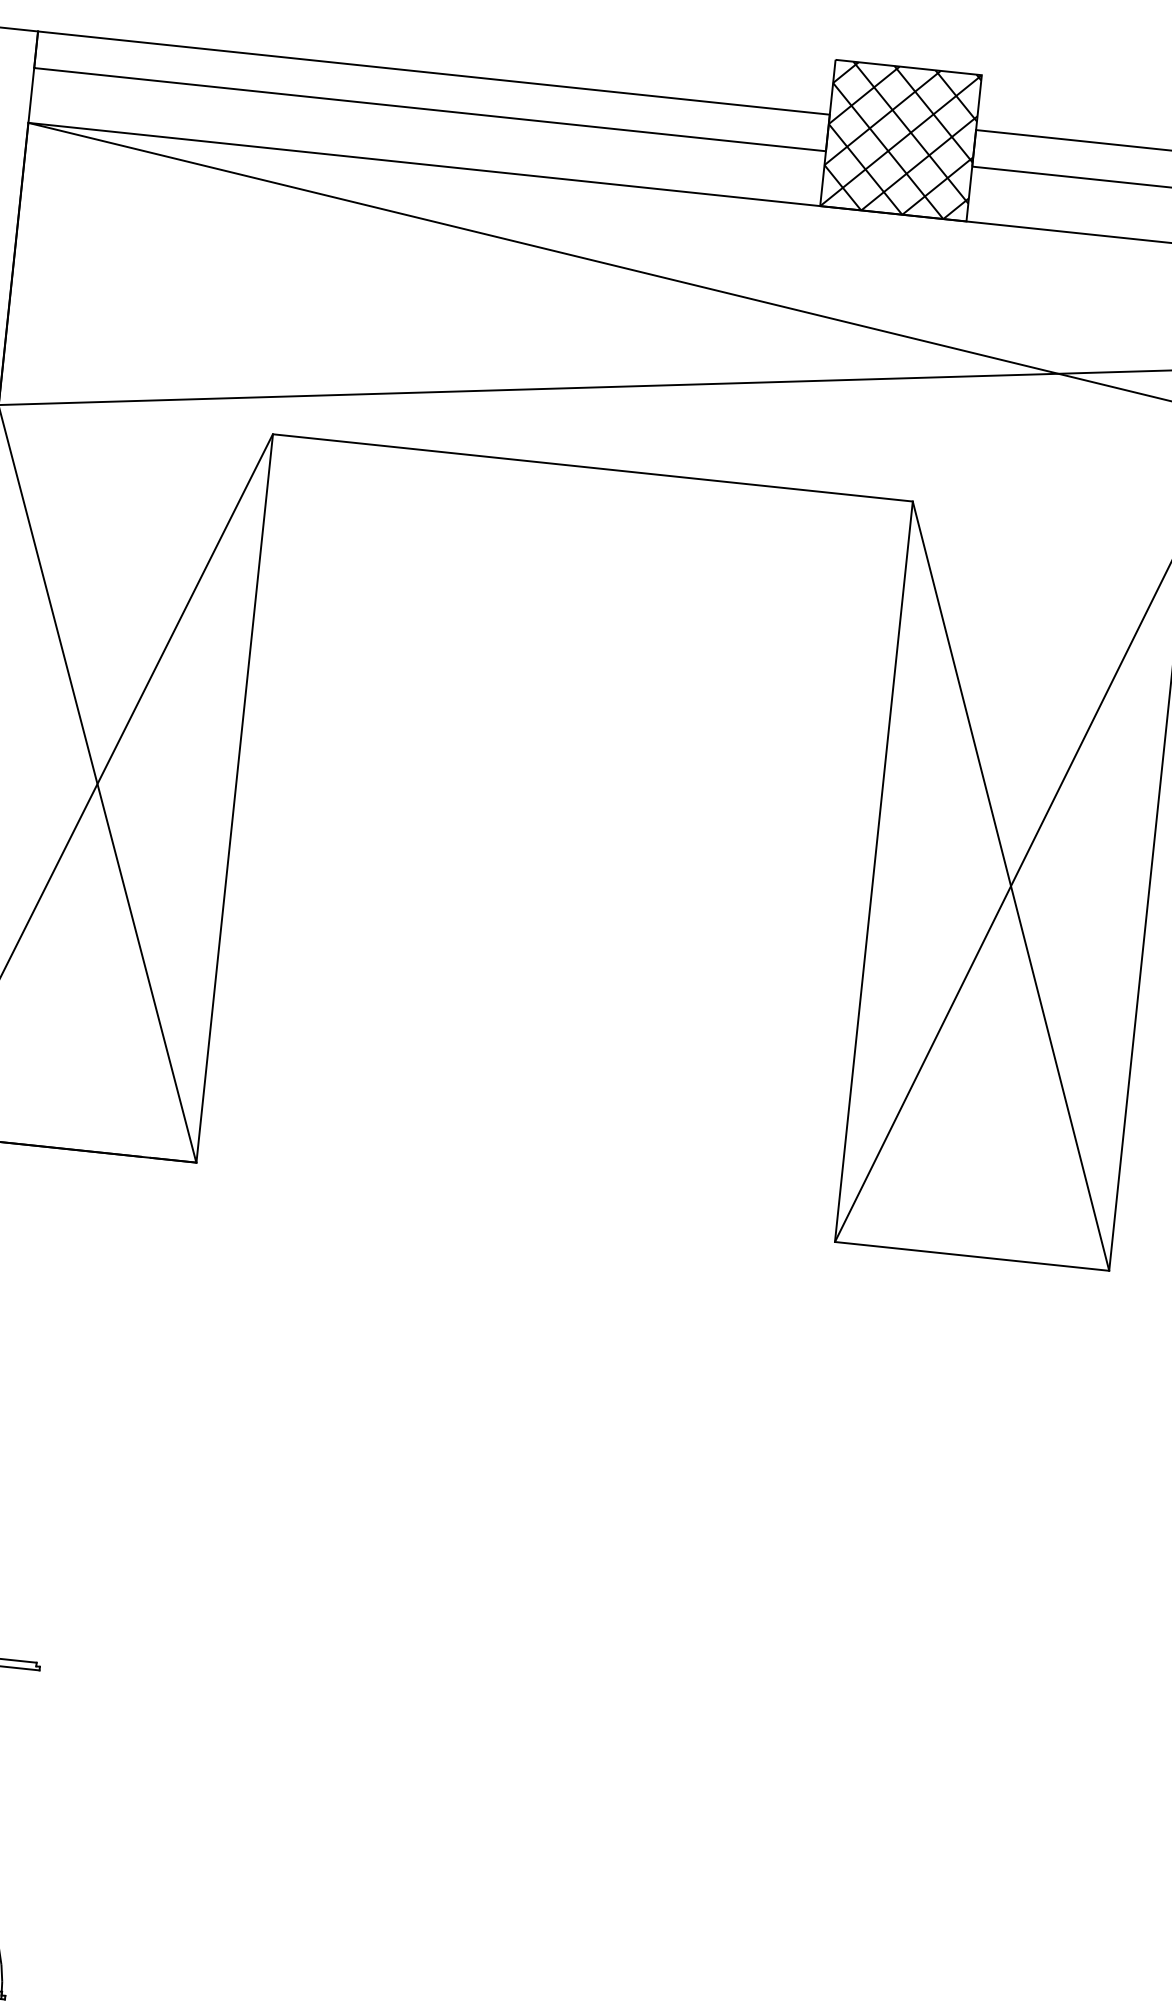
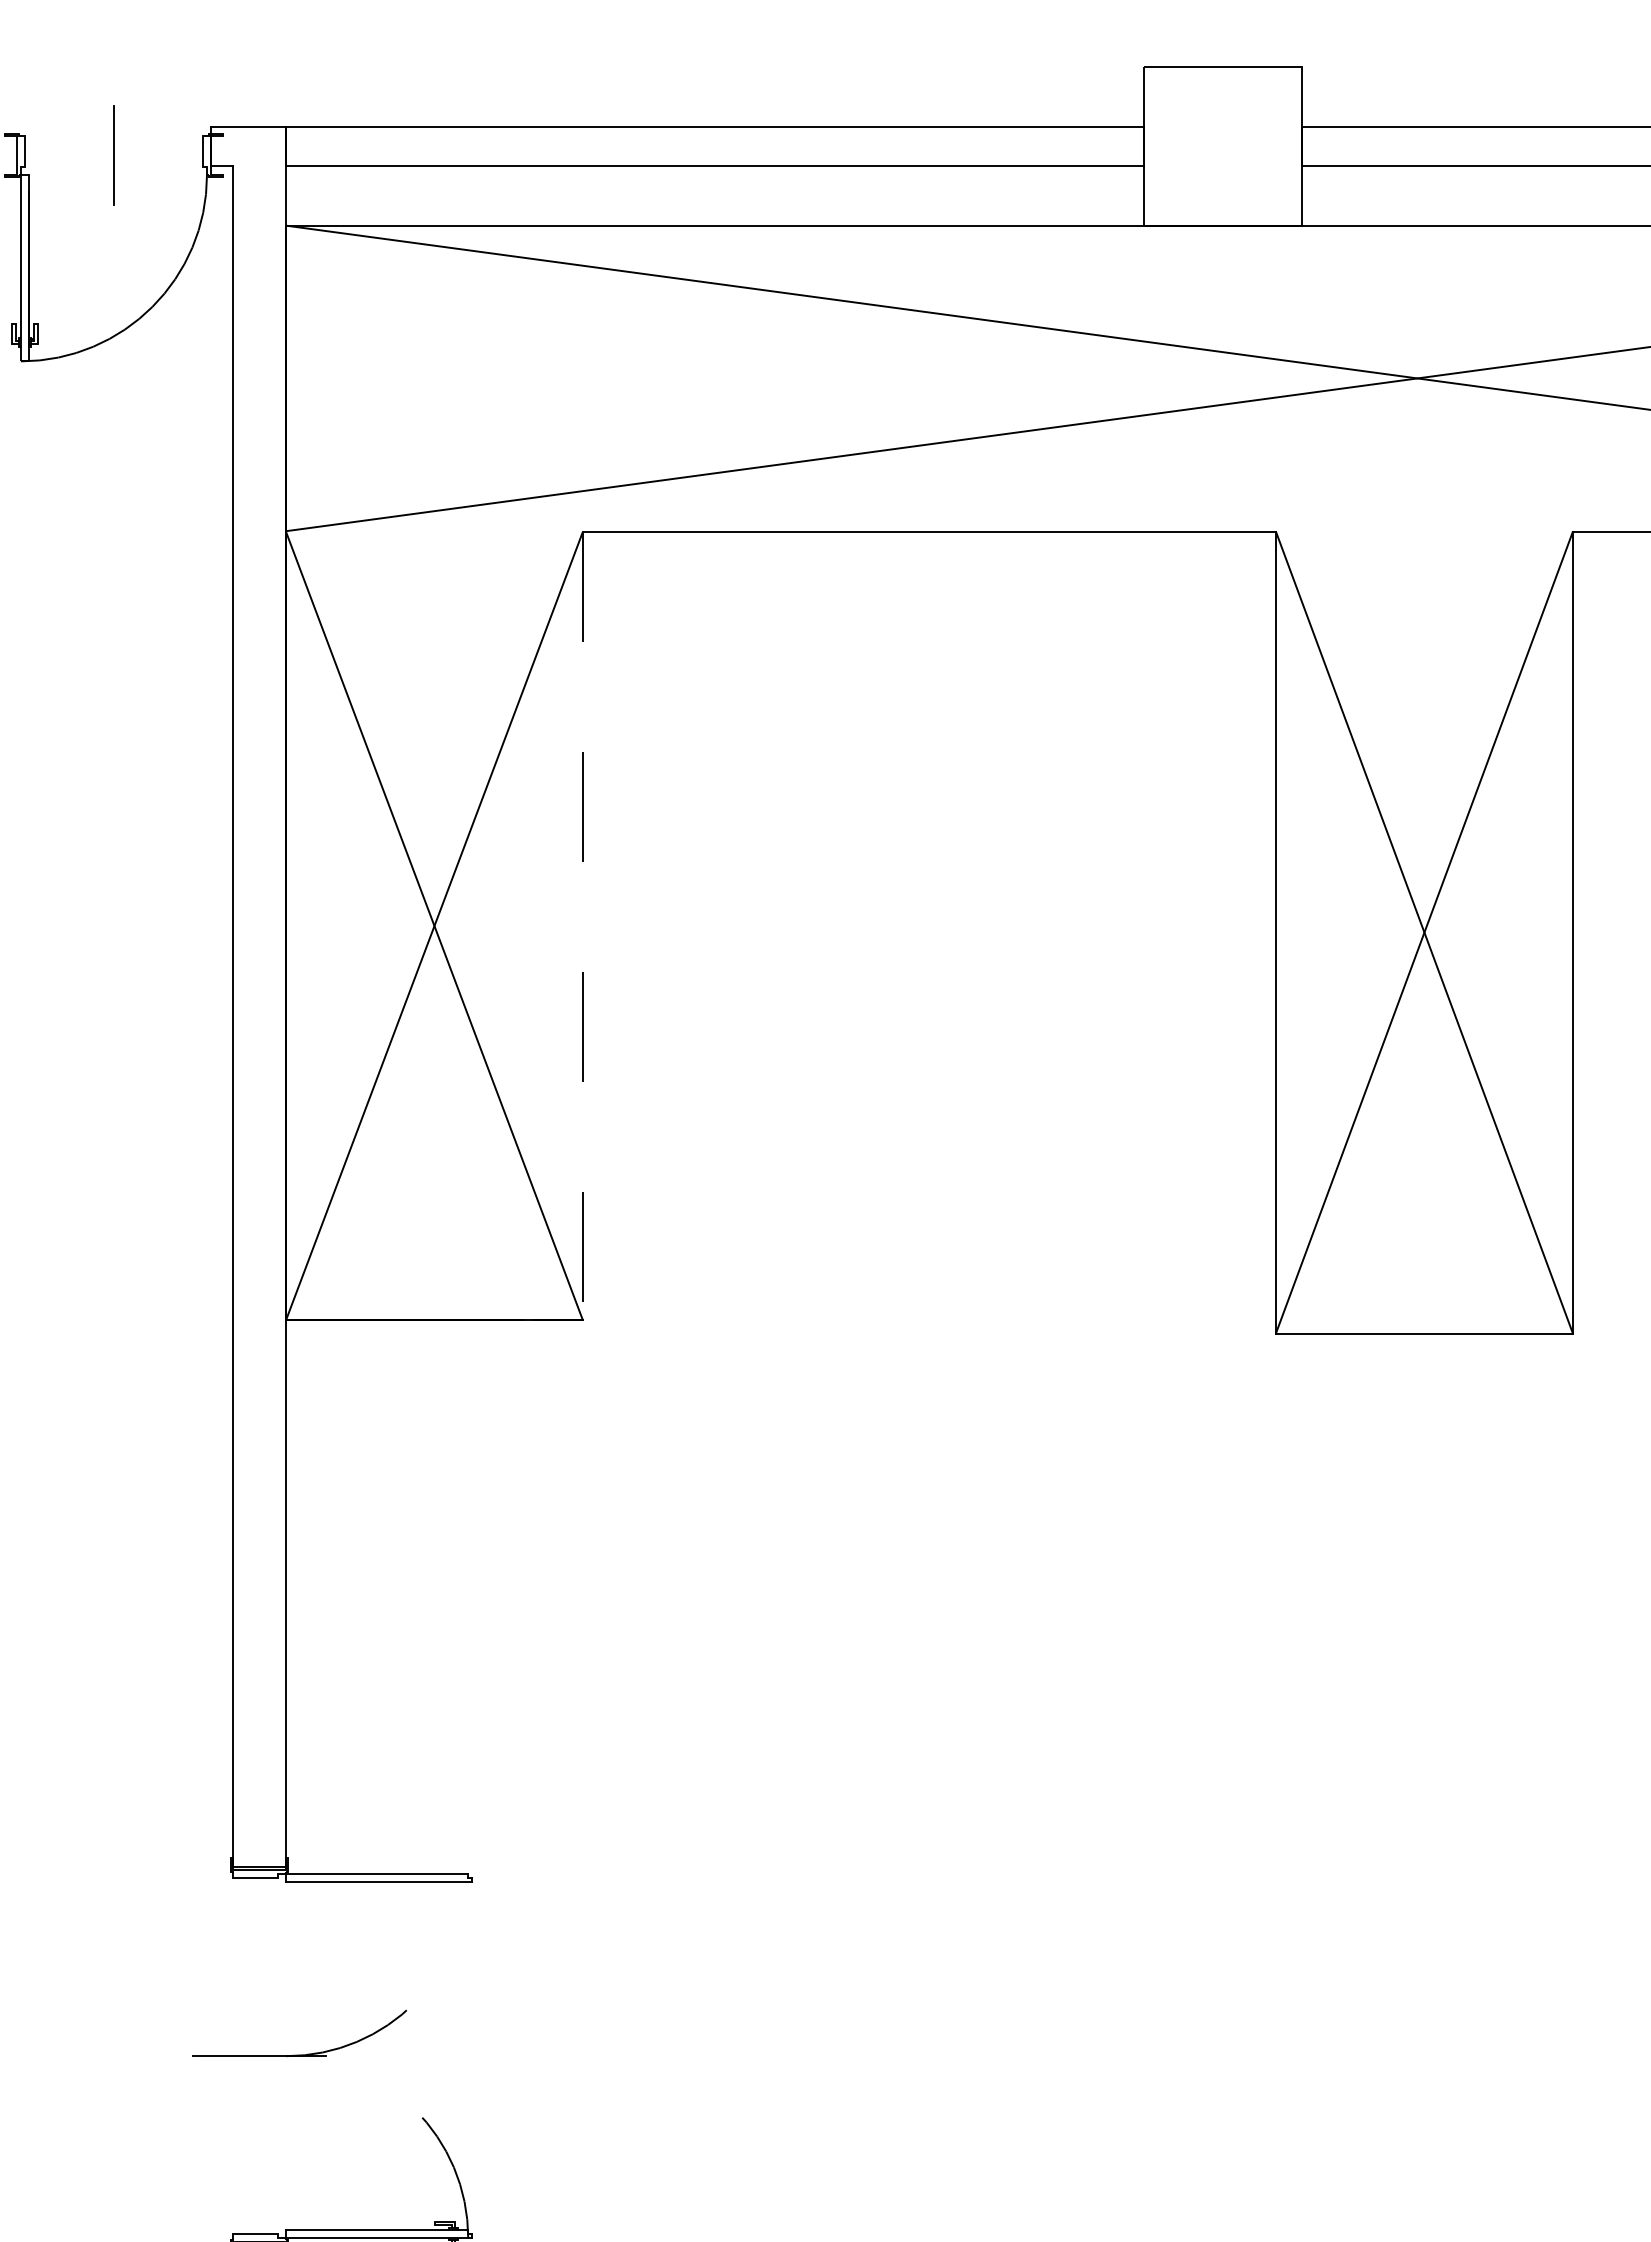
hatch: (900, 140) -> (1222, 146), removed
line: (235, 798) -> (583, 926), solid -> dashed

